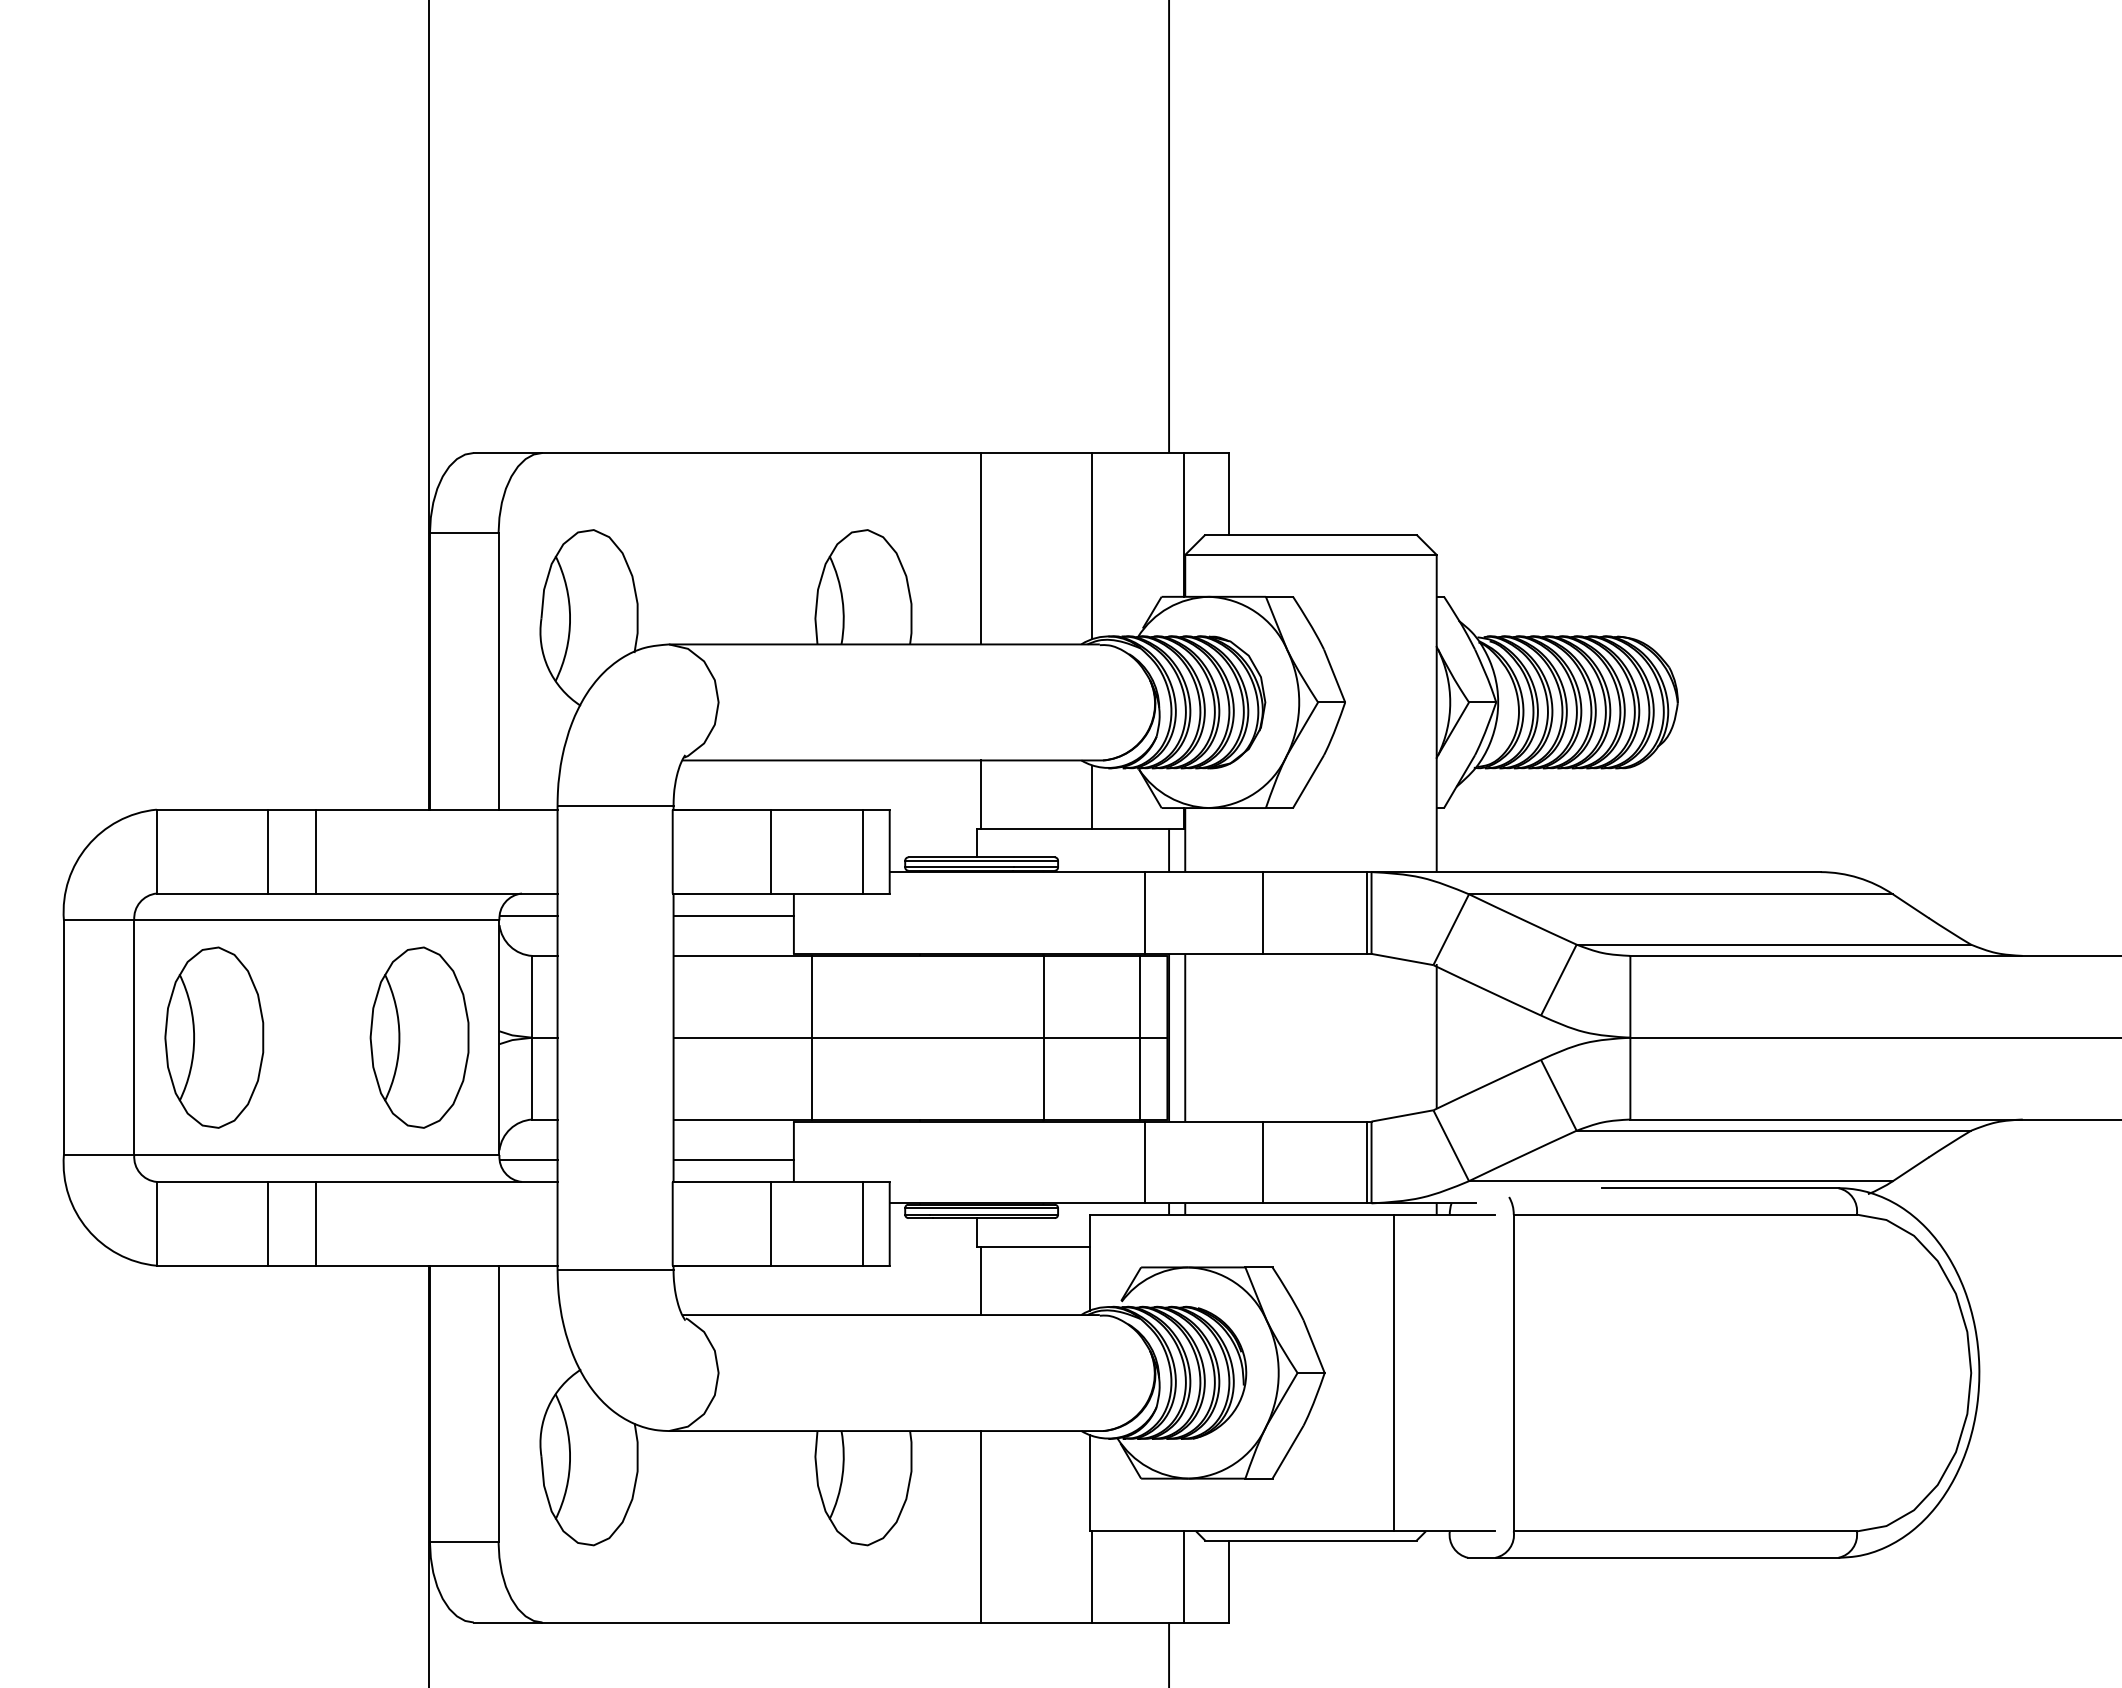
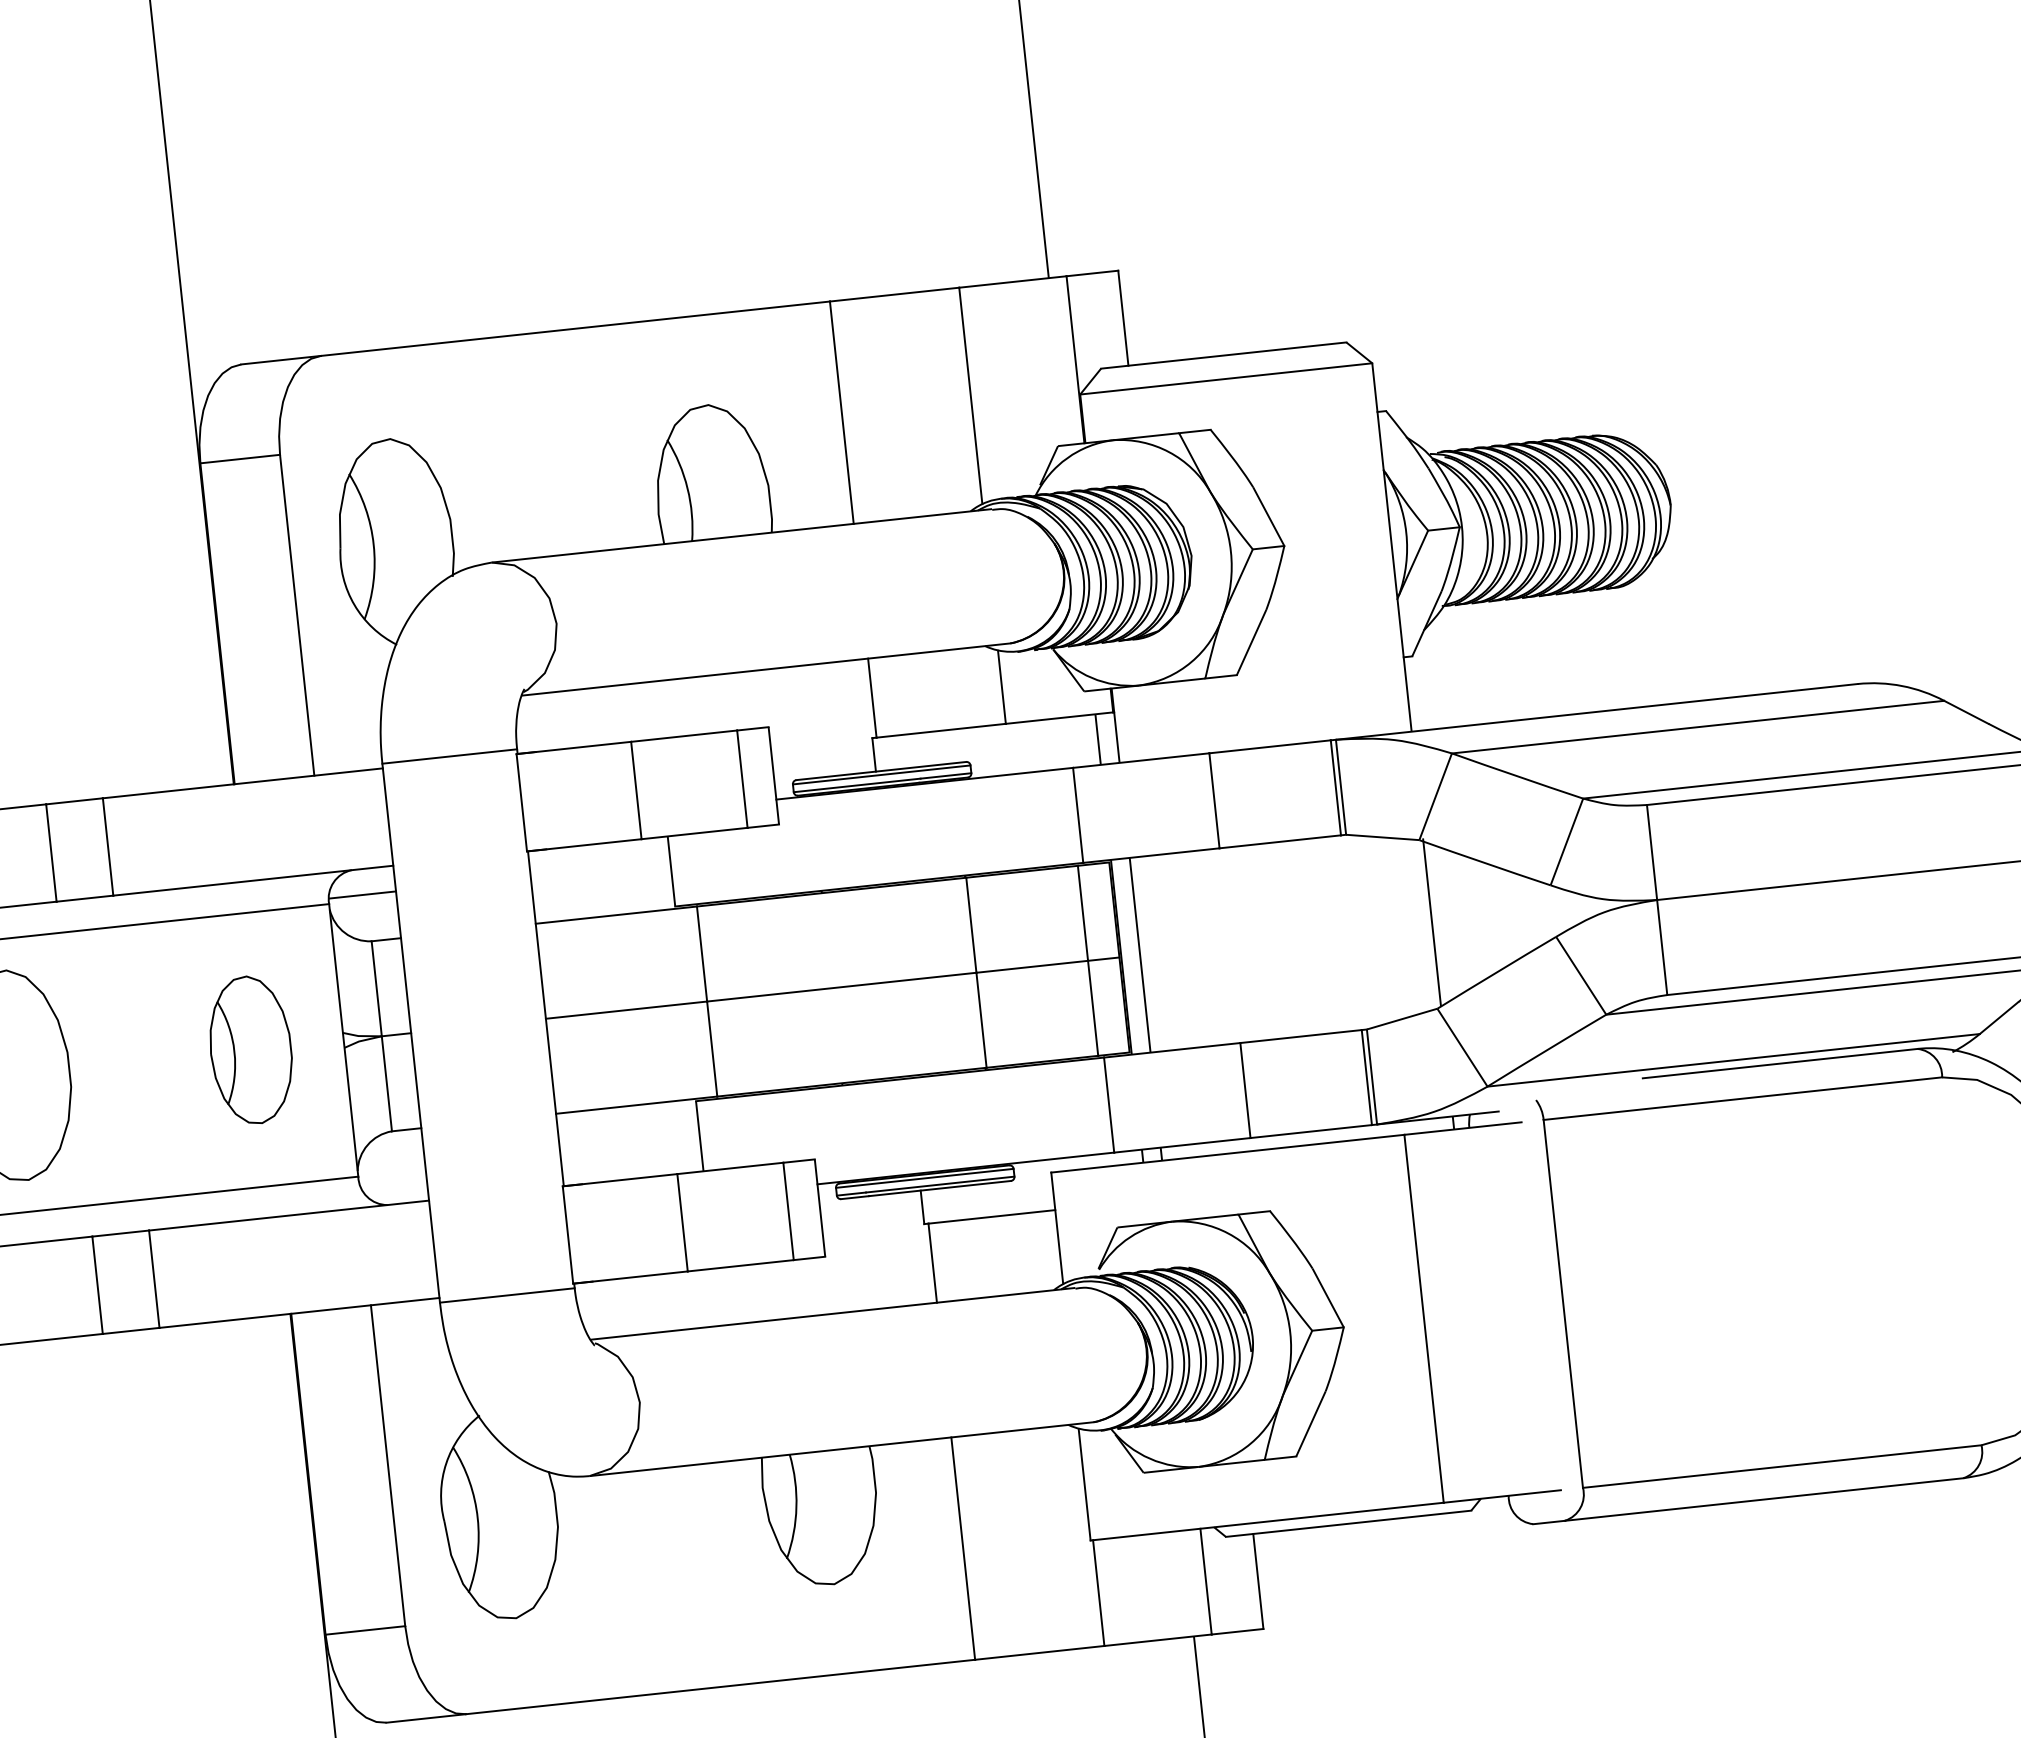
line: (733, 915) -> (600, 869), removed
part: (419, 1037) -> (250, 1050), size x0.7
line: (528, 1159) -> (392, 1178), removed
line: (733, 1159) -> (630, 1152), removed

